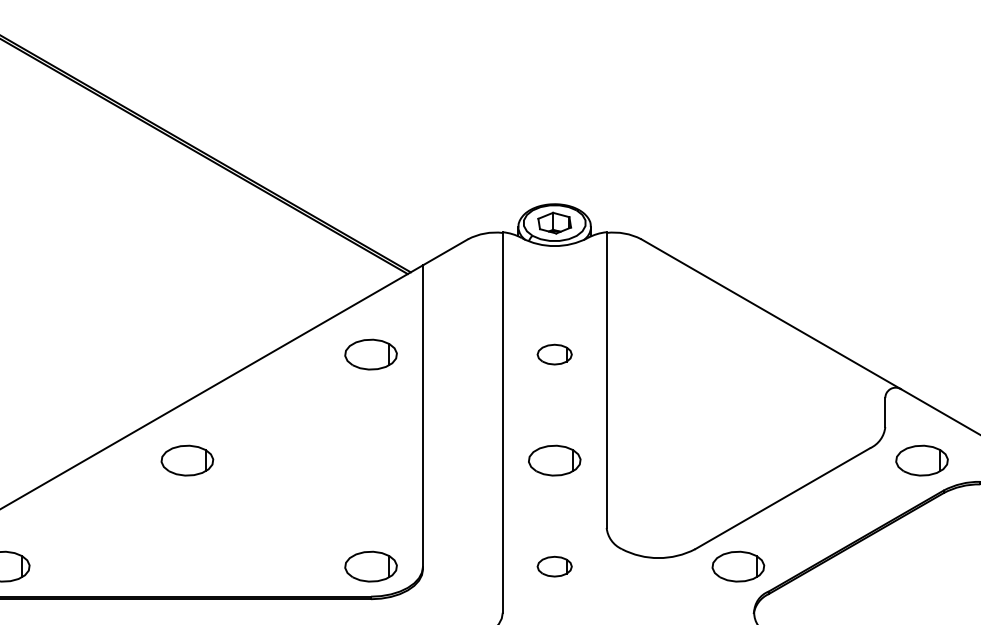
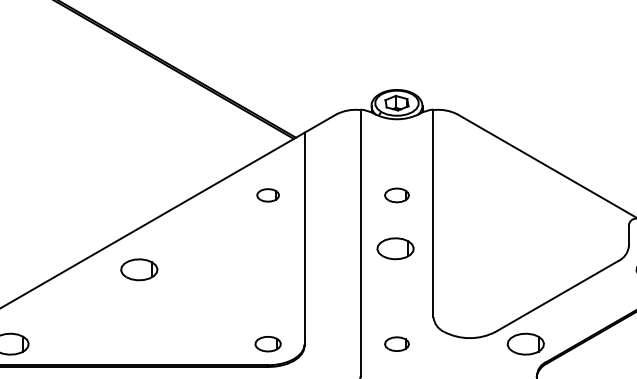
part: (370, 354) -> (267, 195), size x0.6
part: (554, 460) -> (395, 248), moved
part: (370, 566) -> (267, 344), size x0.7

